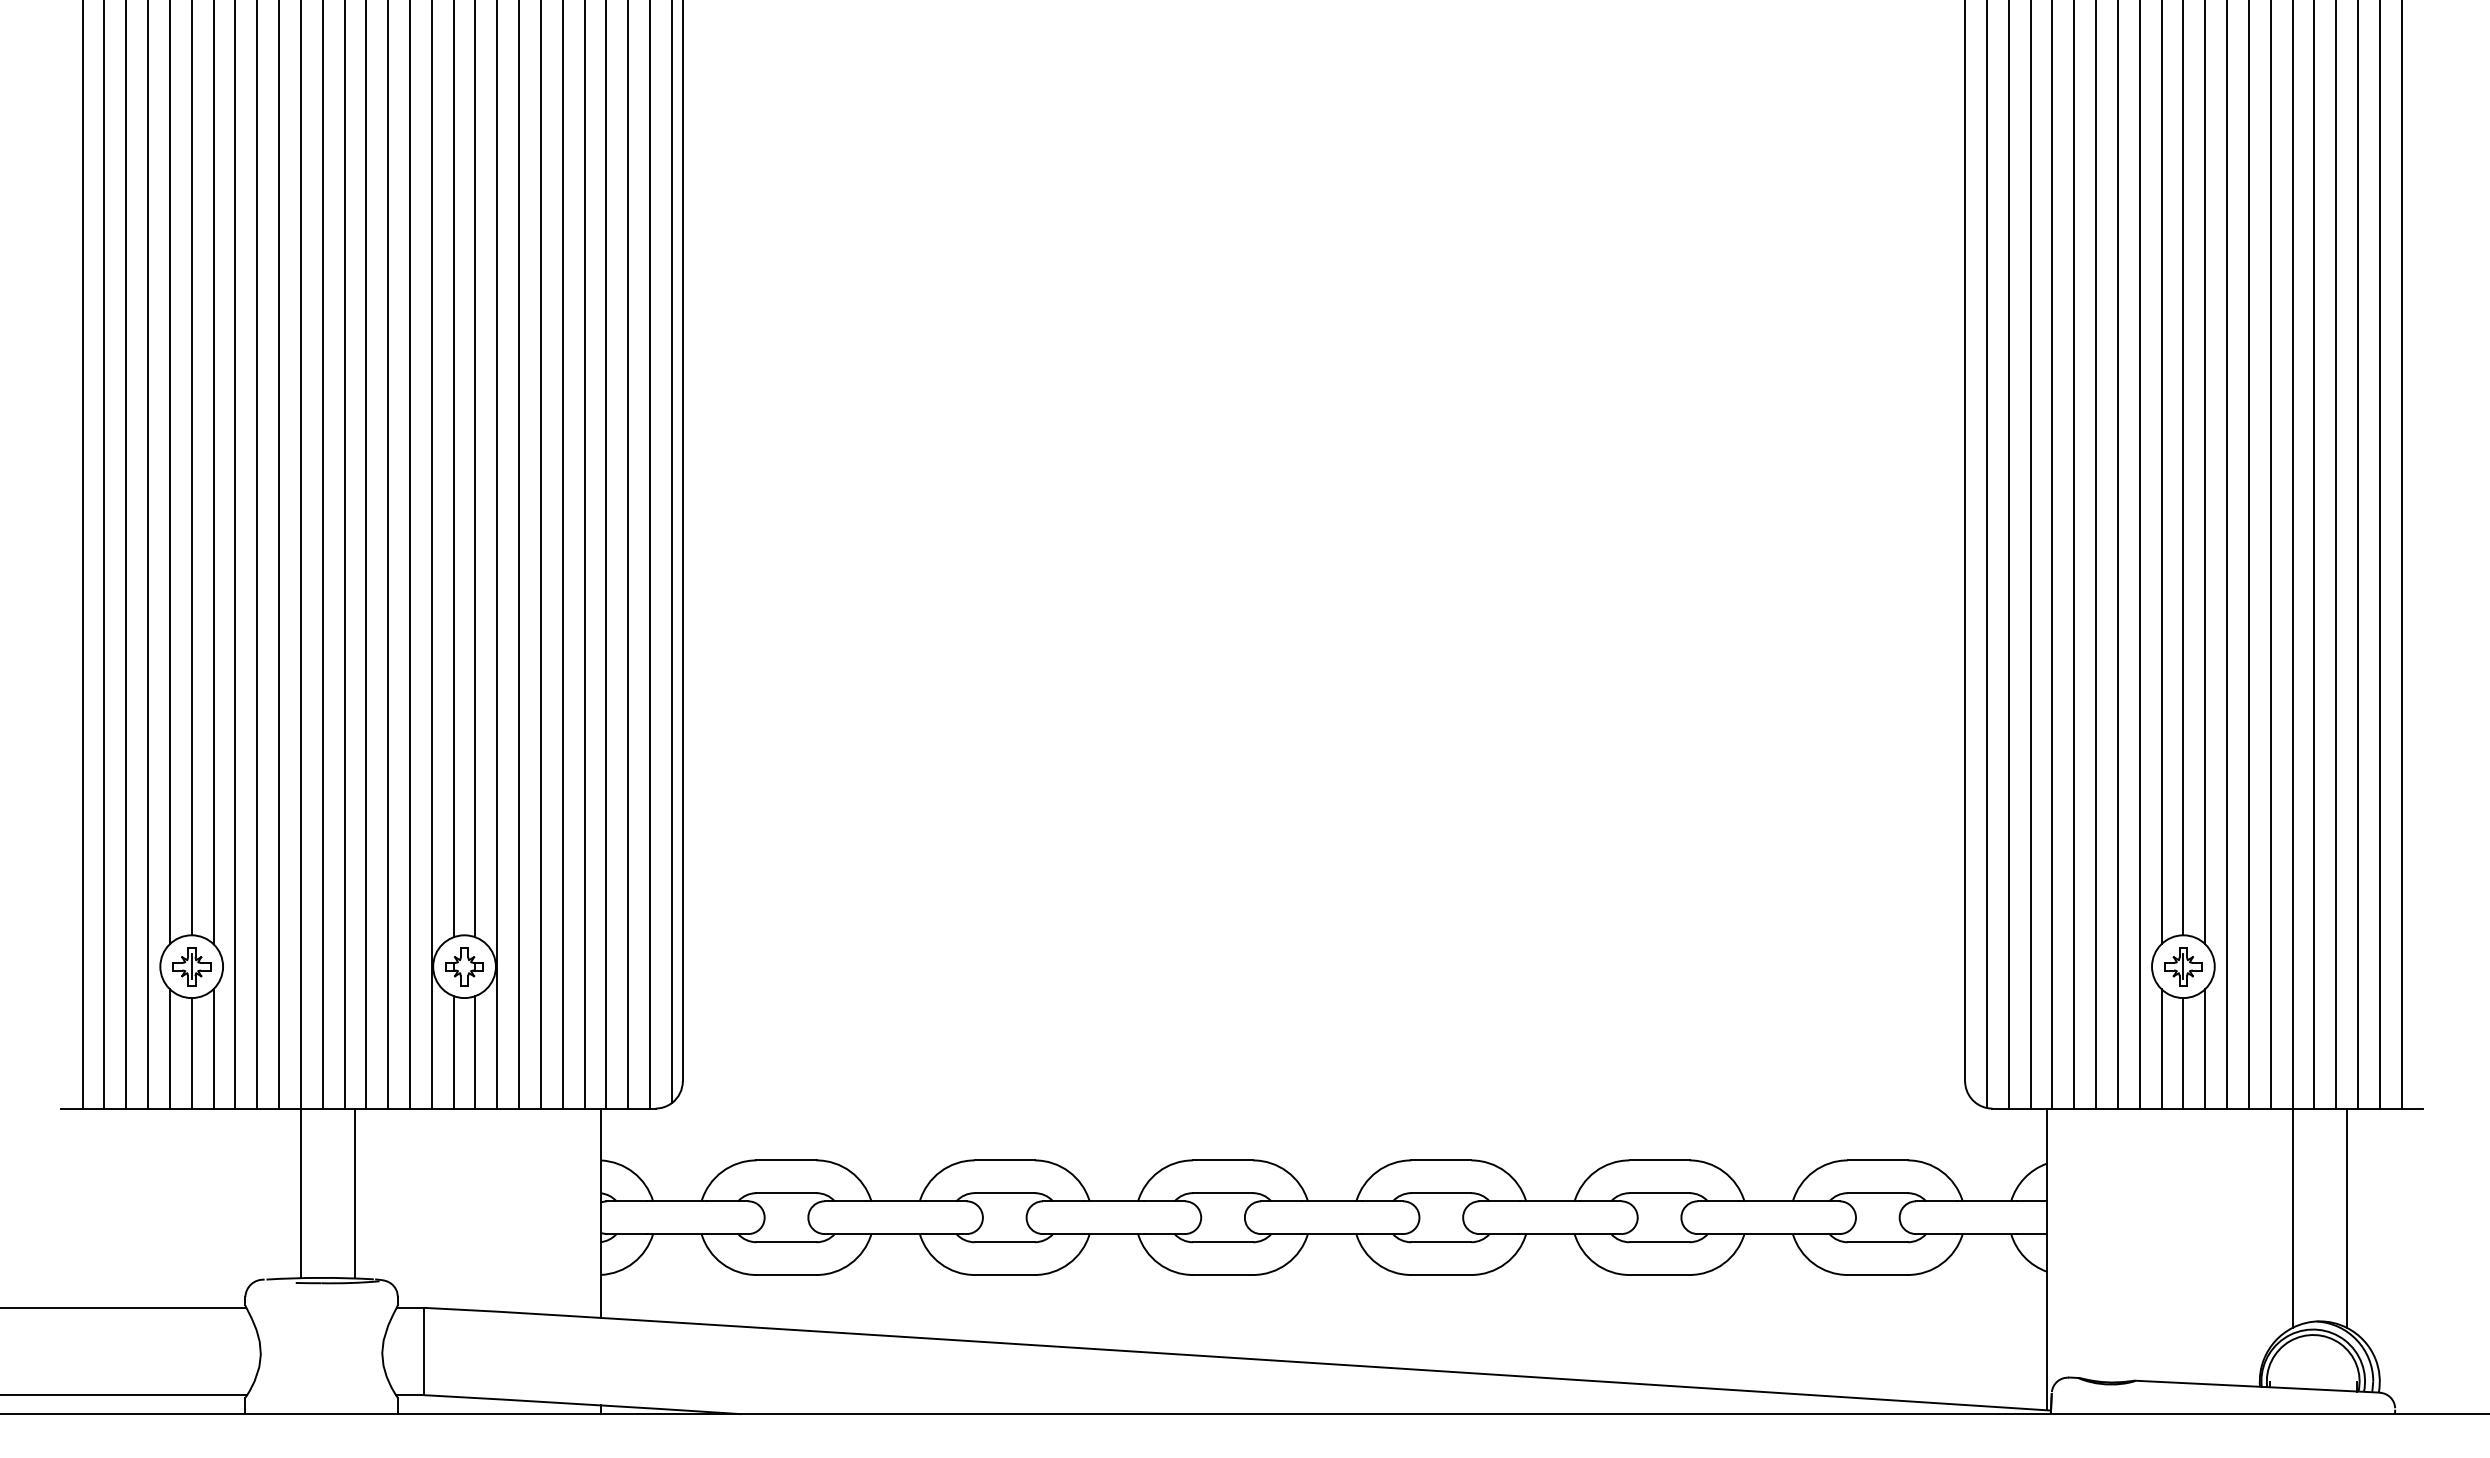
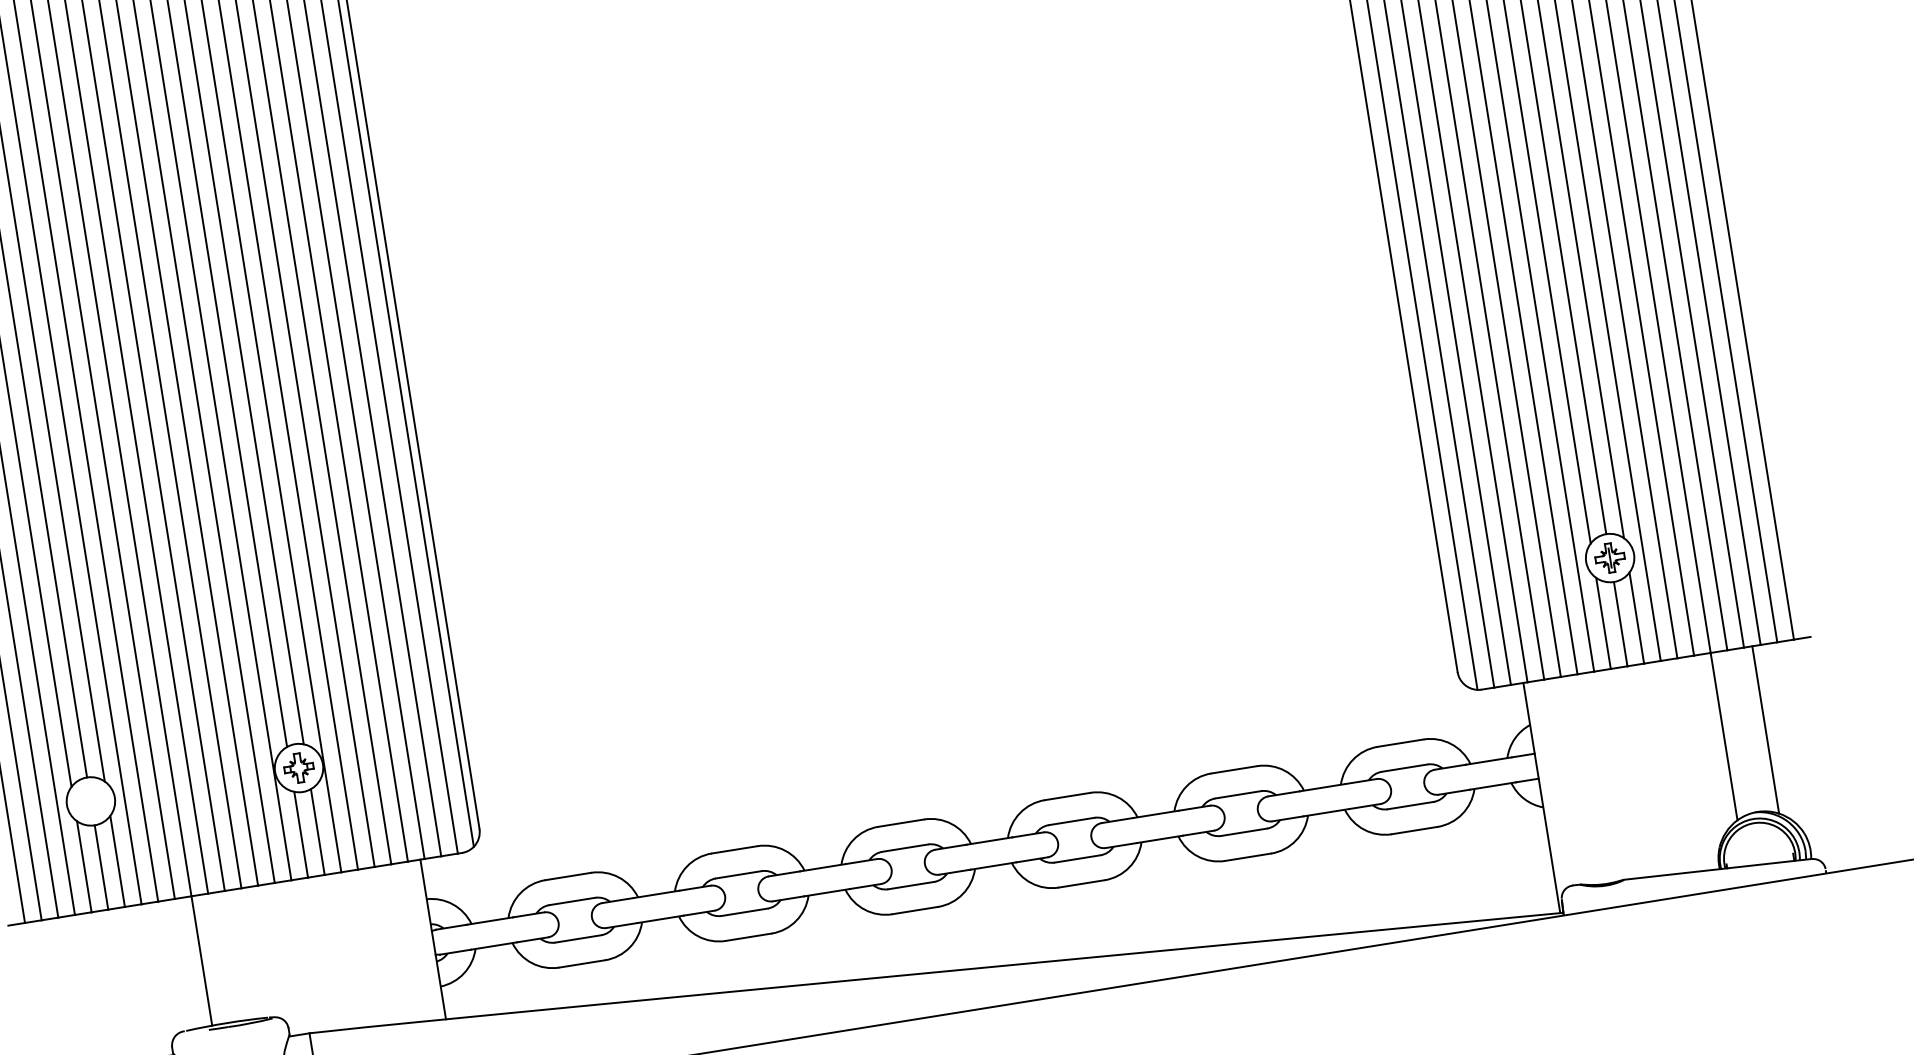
part: (191, 966) -> (90, 801), removed
line: (355, 1193) -> (243, 954), removed

